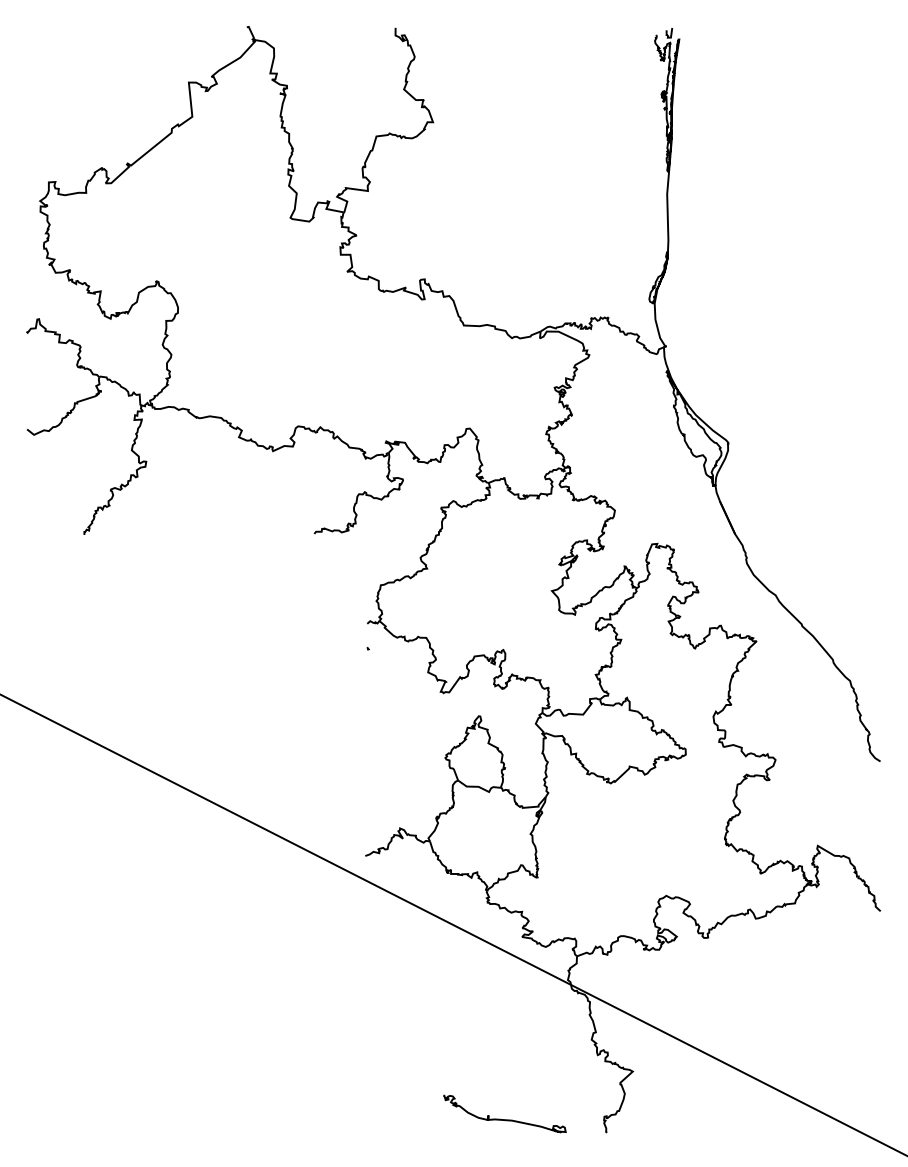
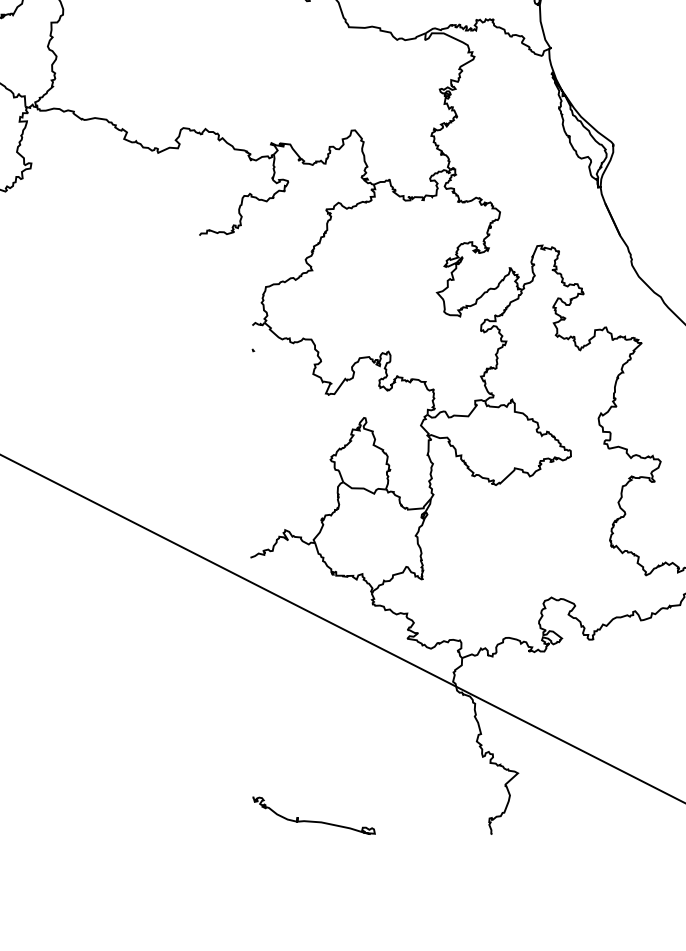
curve: (504, 1119) -> (313, 821), moved

